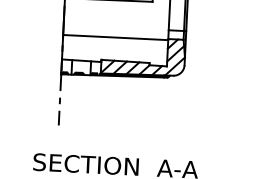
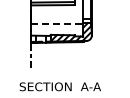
line: (116, 37) -> (57, 23), solid -> dashed

